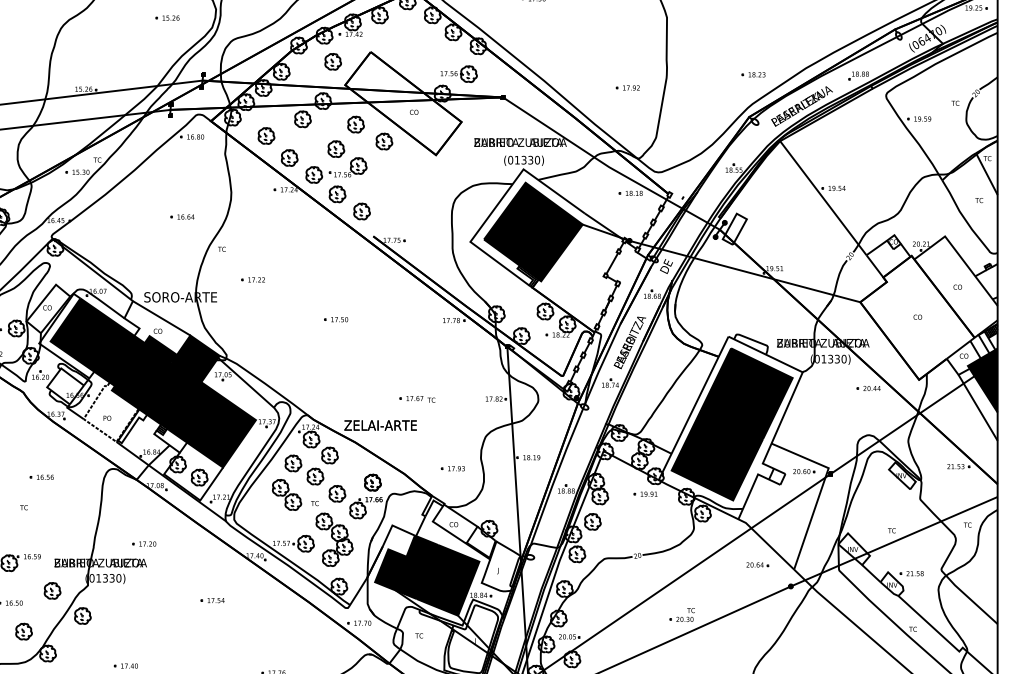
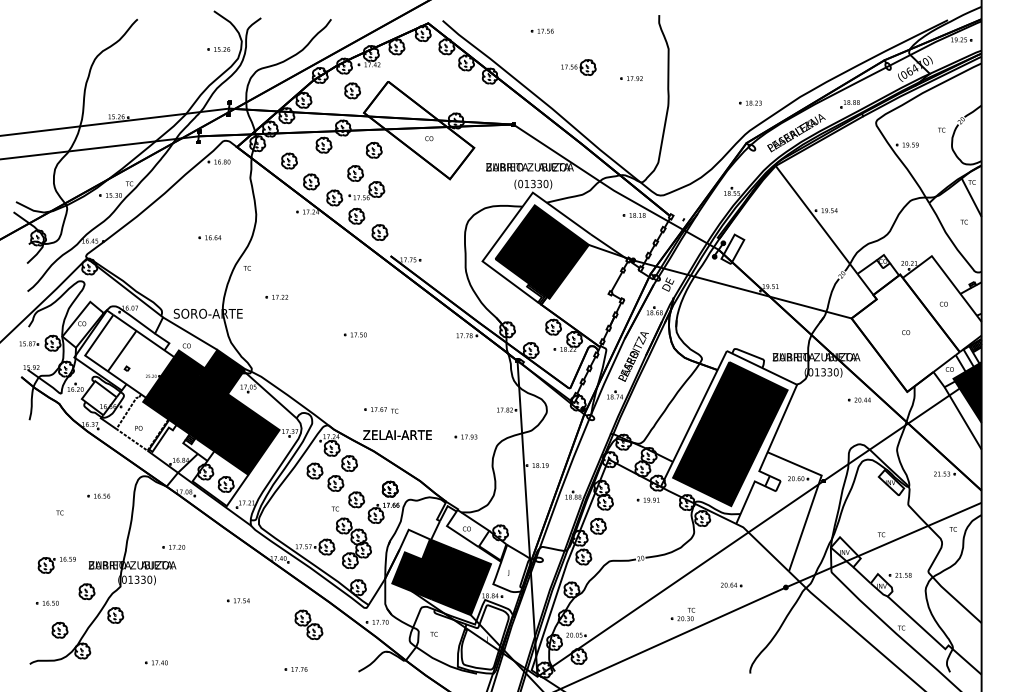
part: (167, 18) -> (218, 49), moved
part: (458, 74) -> (578, 67), moved
part: (627, 87) -> (631, 78), moved
part: (383, 140) -> (400, 165), removed
fill: (97, 341) -> (129, 355), removed
part: (417, 399) -> (381, 410), moved
part: (452, 468) -> (465, 436), moved
part: (41, 476) -> (98, 495), moved
part: (286, 494) -> (308, 624), moved
part: (757, 564) -> (731, 584), moved

